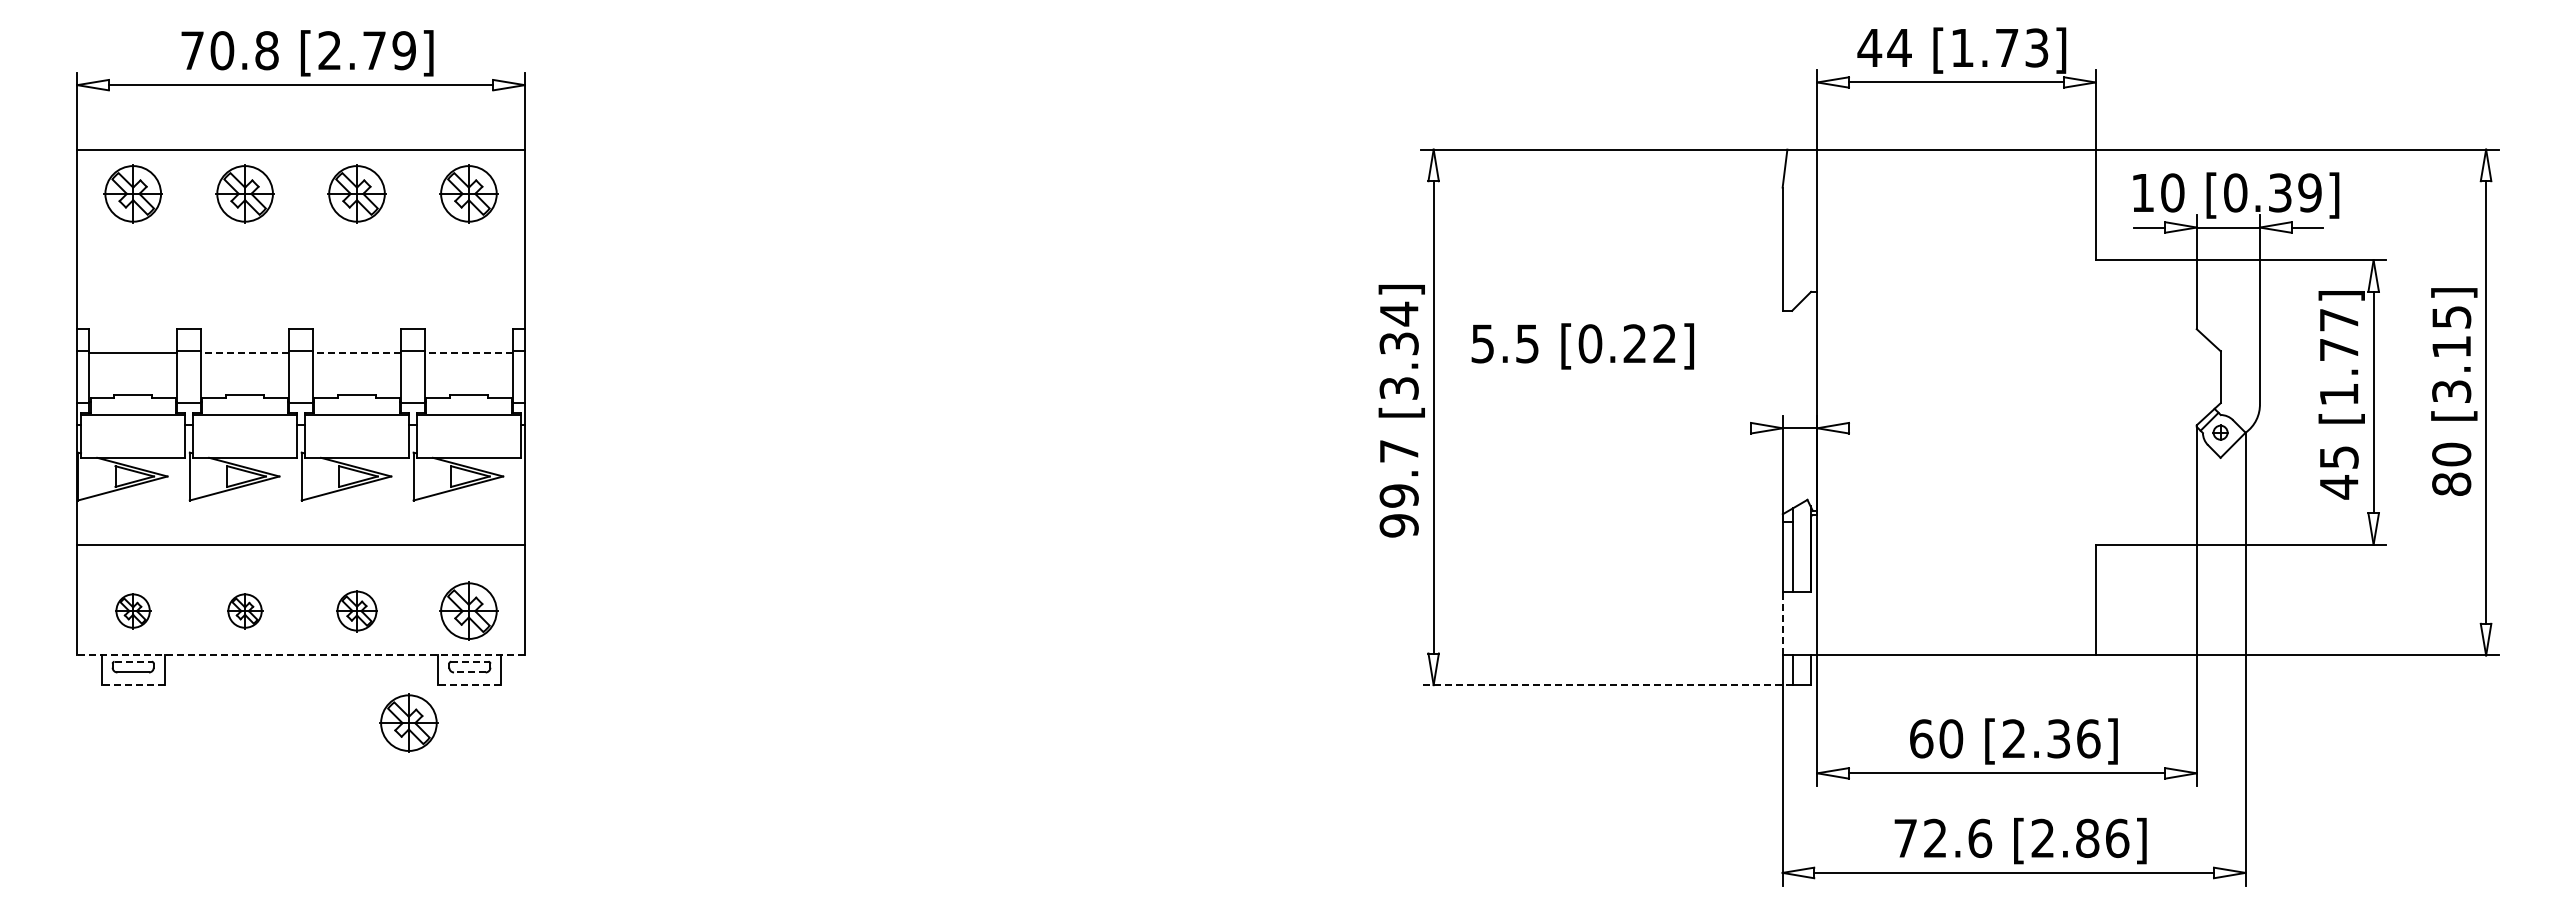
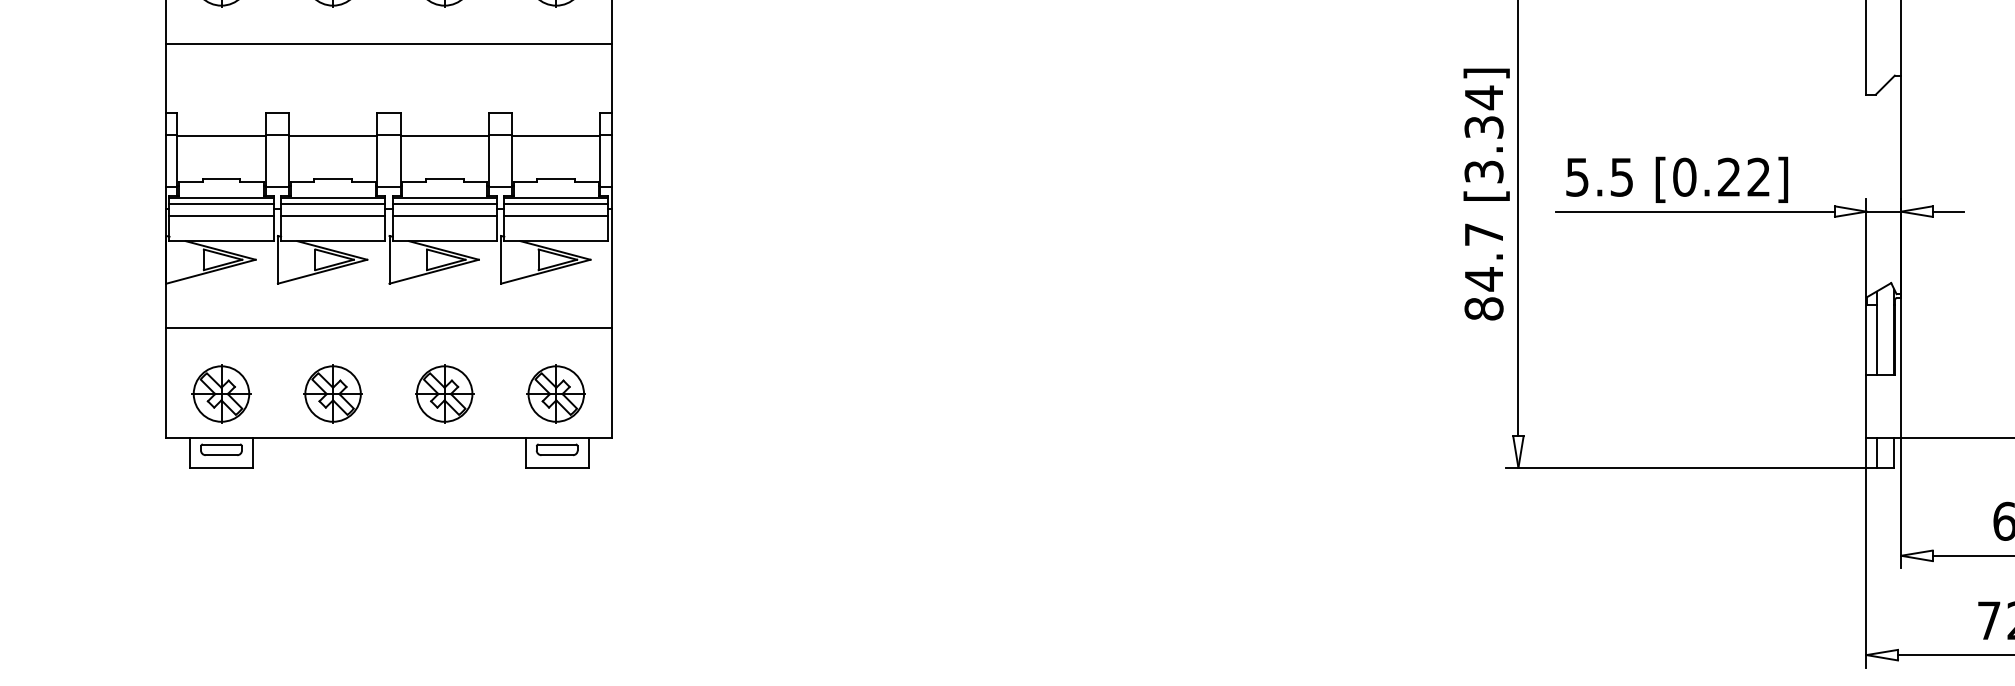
line: (300, 260) -> (388, 44), added
text: (1582, 346) -> (1676, 179), moved
line: (244, 352) -> (332, 136), dashed -> solid
line: (356, 352) -> (444, 136), dashed -> solid
line: (468, 352) -> (555, 136), dashed -> solid
line: (133, 420) -> (221, 203), added
line: (244, 420) -> (332, 203), added
line: (356, 420) -> (444, 203), added
line: (468, 420) -> (555, 203), added
line: (1611, 428) -> (1695, 211), added
line: (1864, 428) -> (1948, 211), added
line: (133, 432) -> (221, 215), added
line: (244, 432) -> (332, 215), added
line: (356, 432) -> (444, 215), added
line: (468, 432) -> (555, 215), added
text: (1398, 510) -> (1483, 293), 99.7 -> 84.7
part: (132, 610) -> (220, 393), size x1.67
part: (244, 610) -> (332, 393), size x1.67
part: (356, 610) -> (444, 393), size x1.43
line: (1782, 623) -> (1866, 406), dashed -> solid
line: (301, 655) -> (389, 438), dashed -> solid
line: (133, 661) -> (221, 444), dashed -> solid
line: (469, 661) -> (556, 444), dashed -> solid
line: (469, 672) -> (556, 455), dashed -> solid
line: (133, 685) -> (221, 468), dashed -> solid
line: (469, 685) -> (556, 468), dashed -> solid
line: (1606, 685) -> (1690, 468), dashed -> solid
part: (408, 722) -> (496, 505), removed

